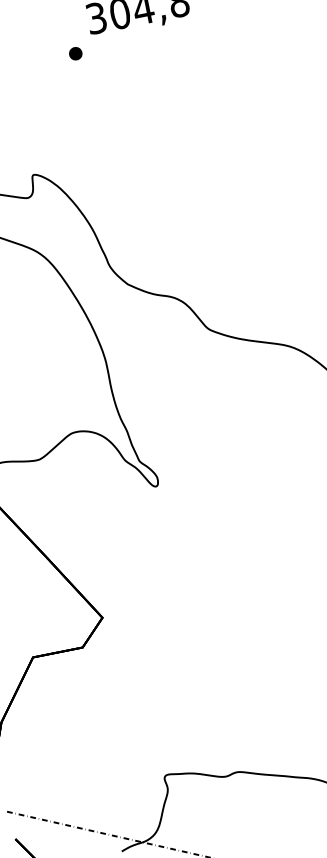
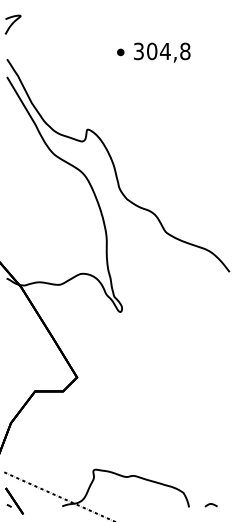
part: (75, 53) -> (120, 52), moved

